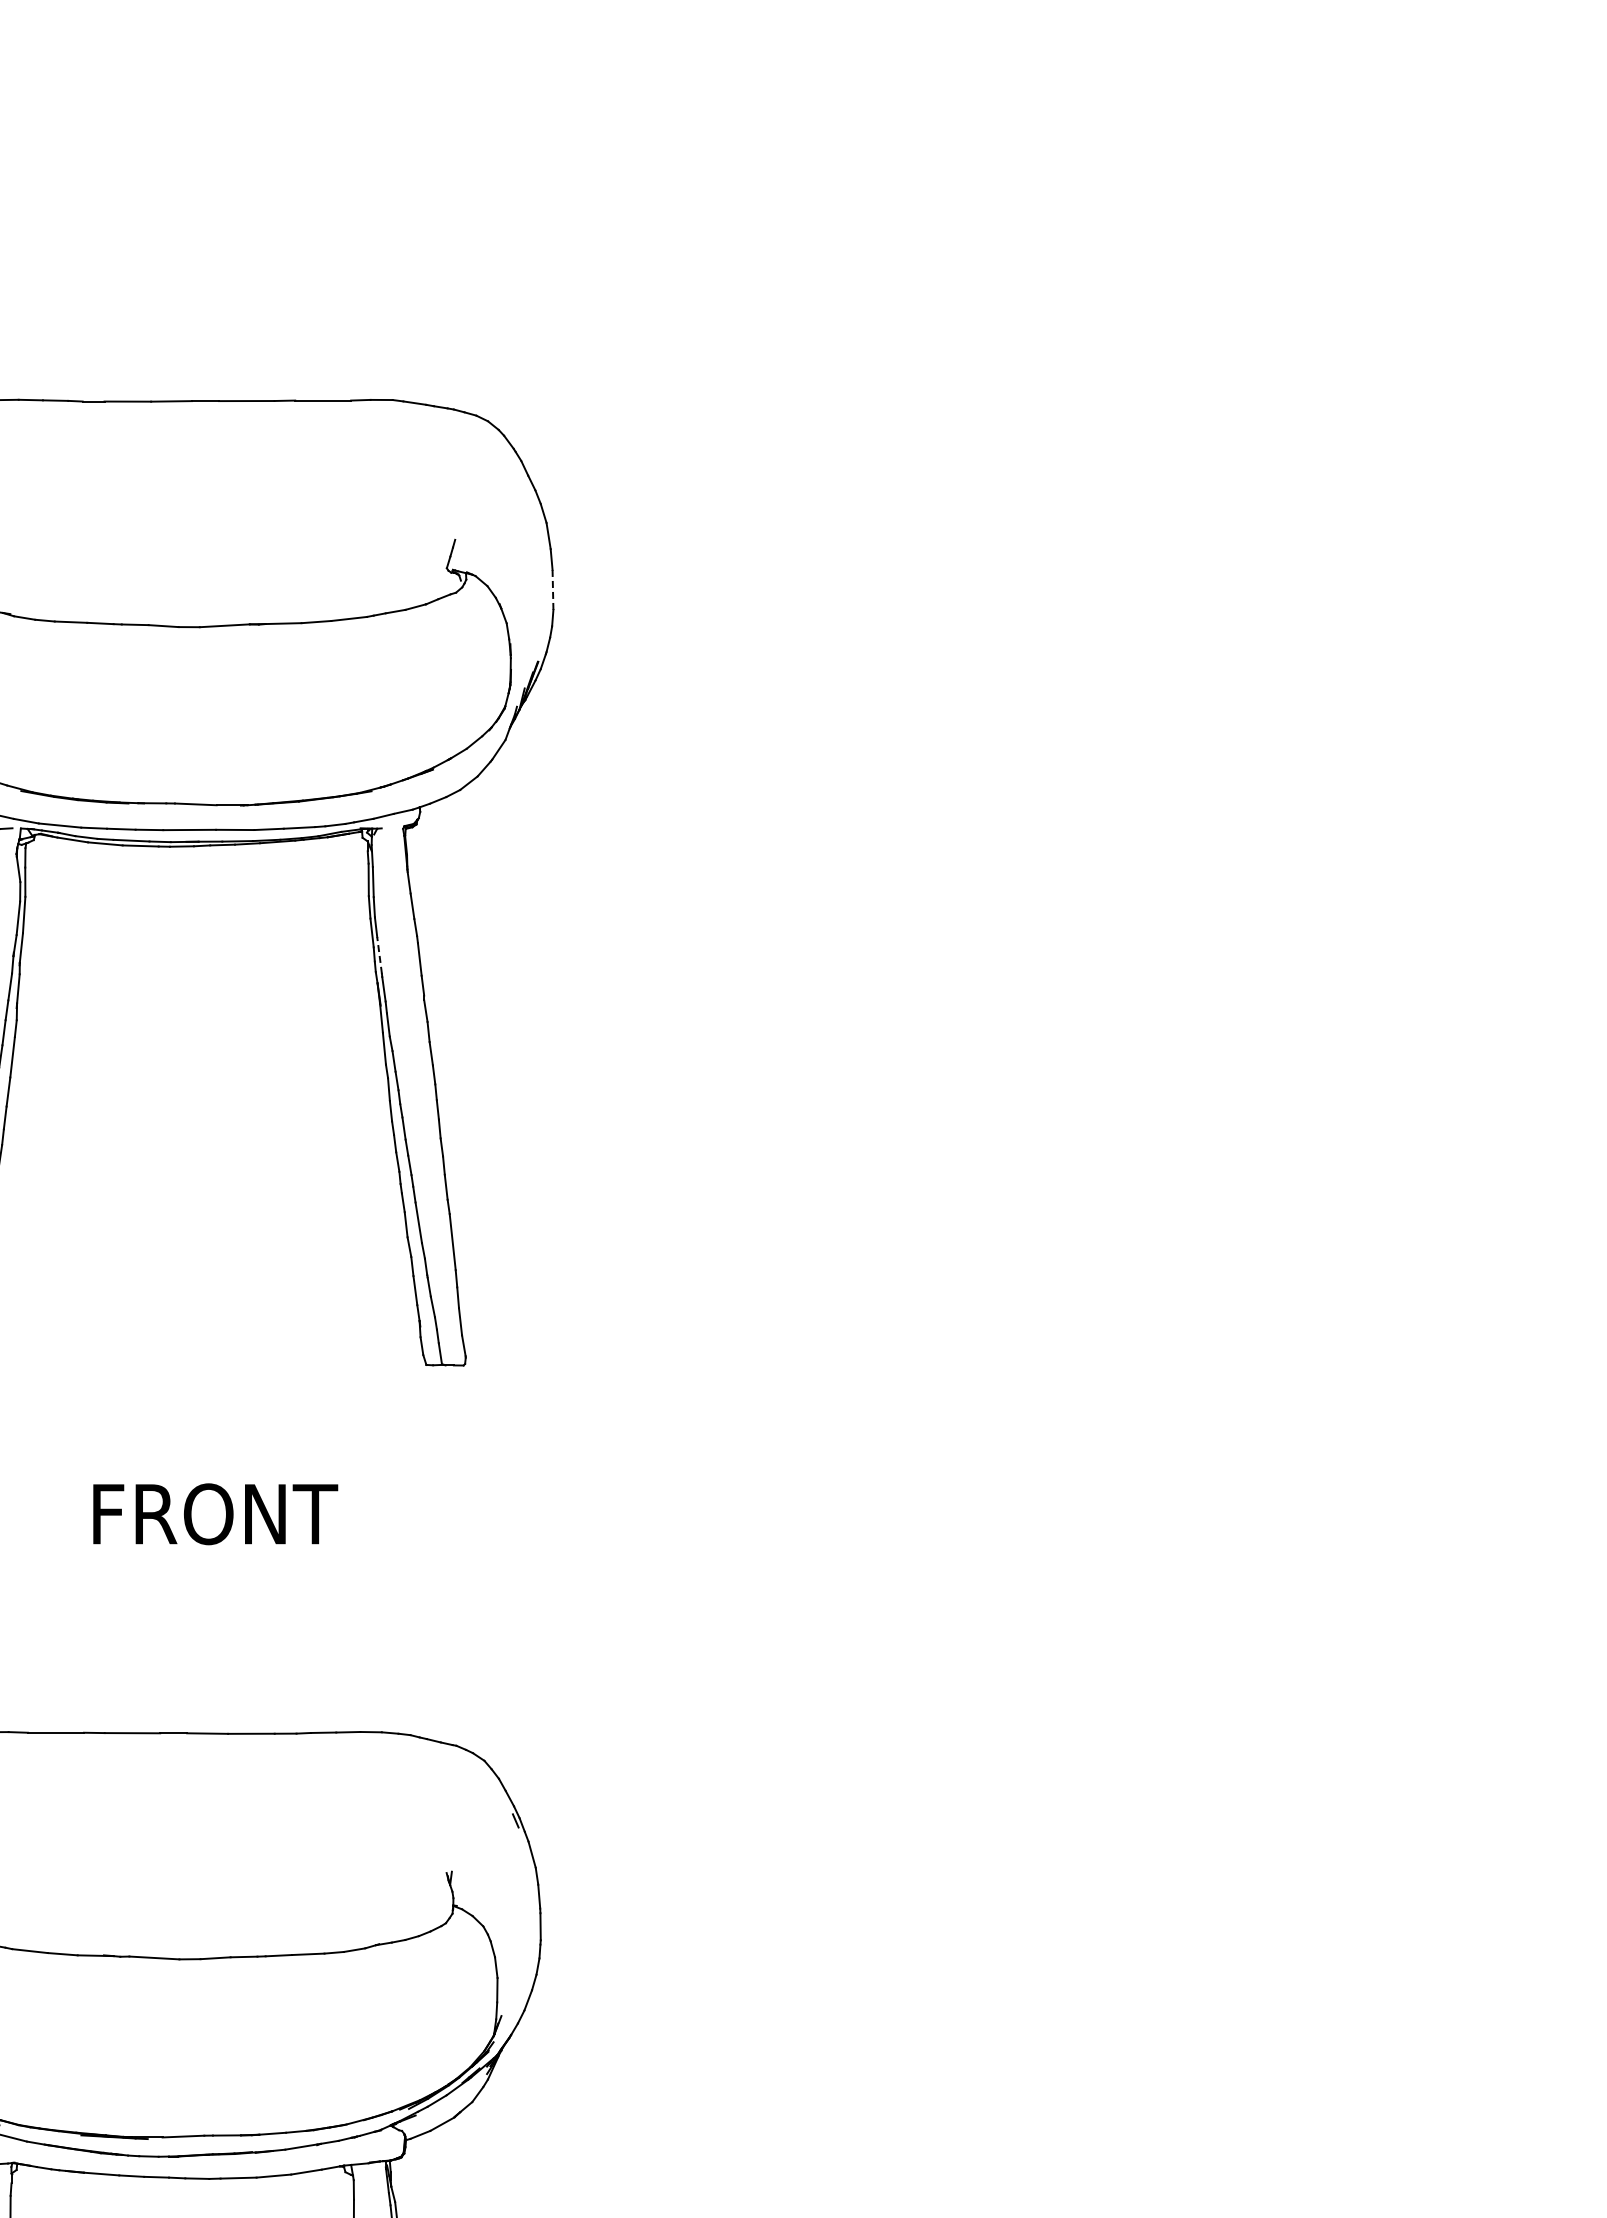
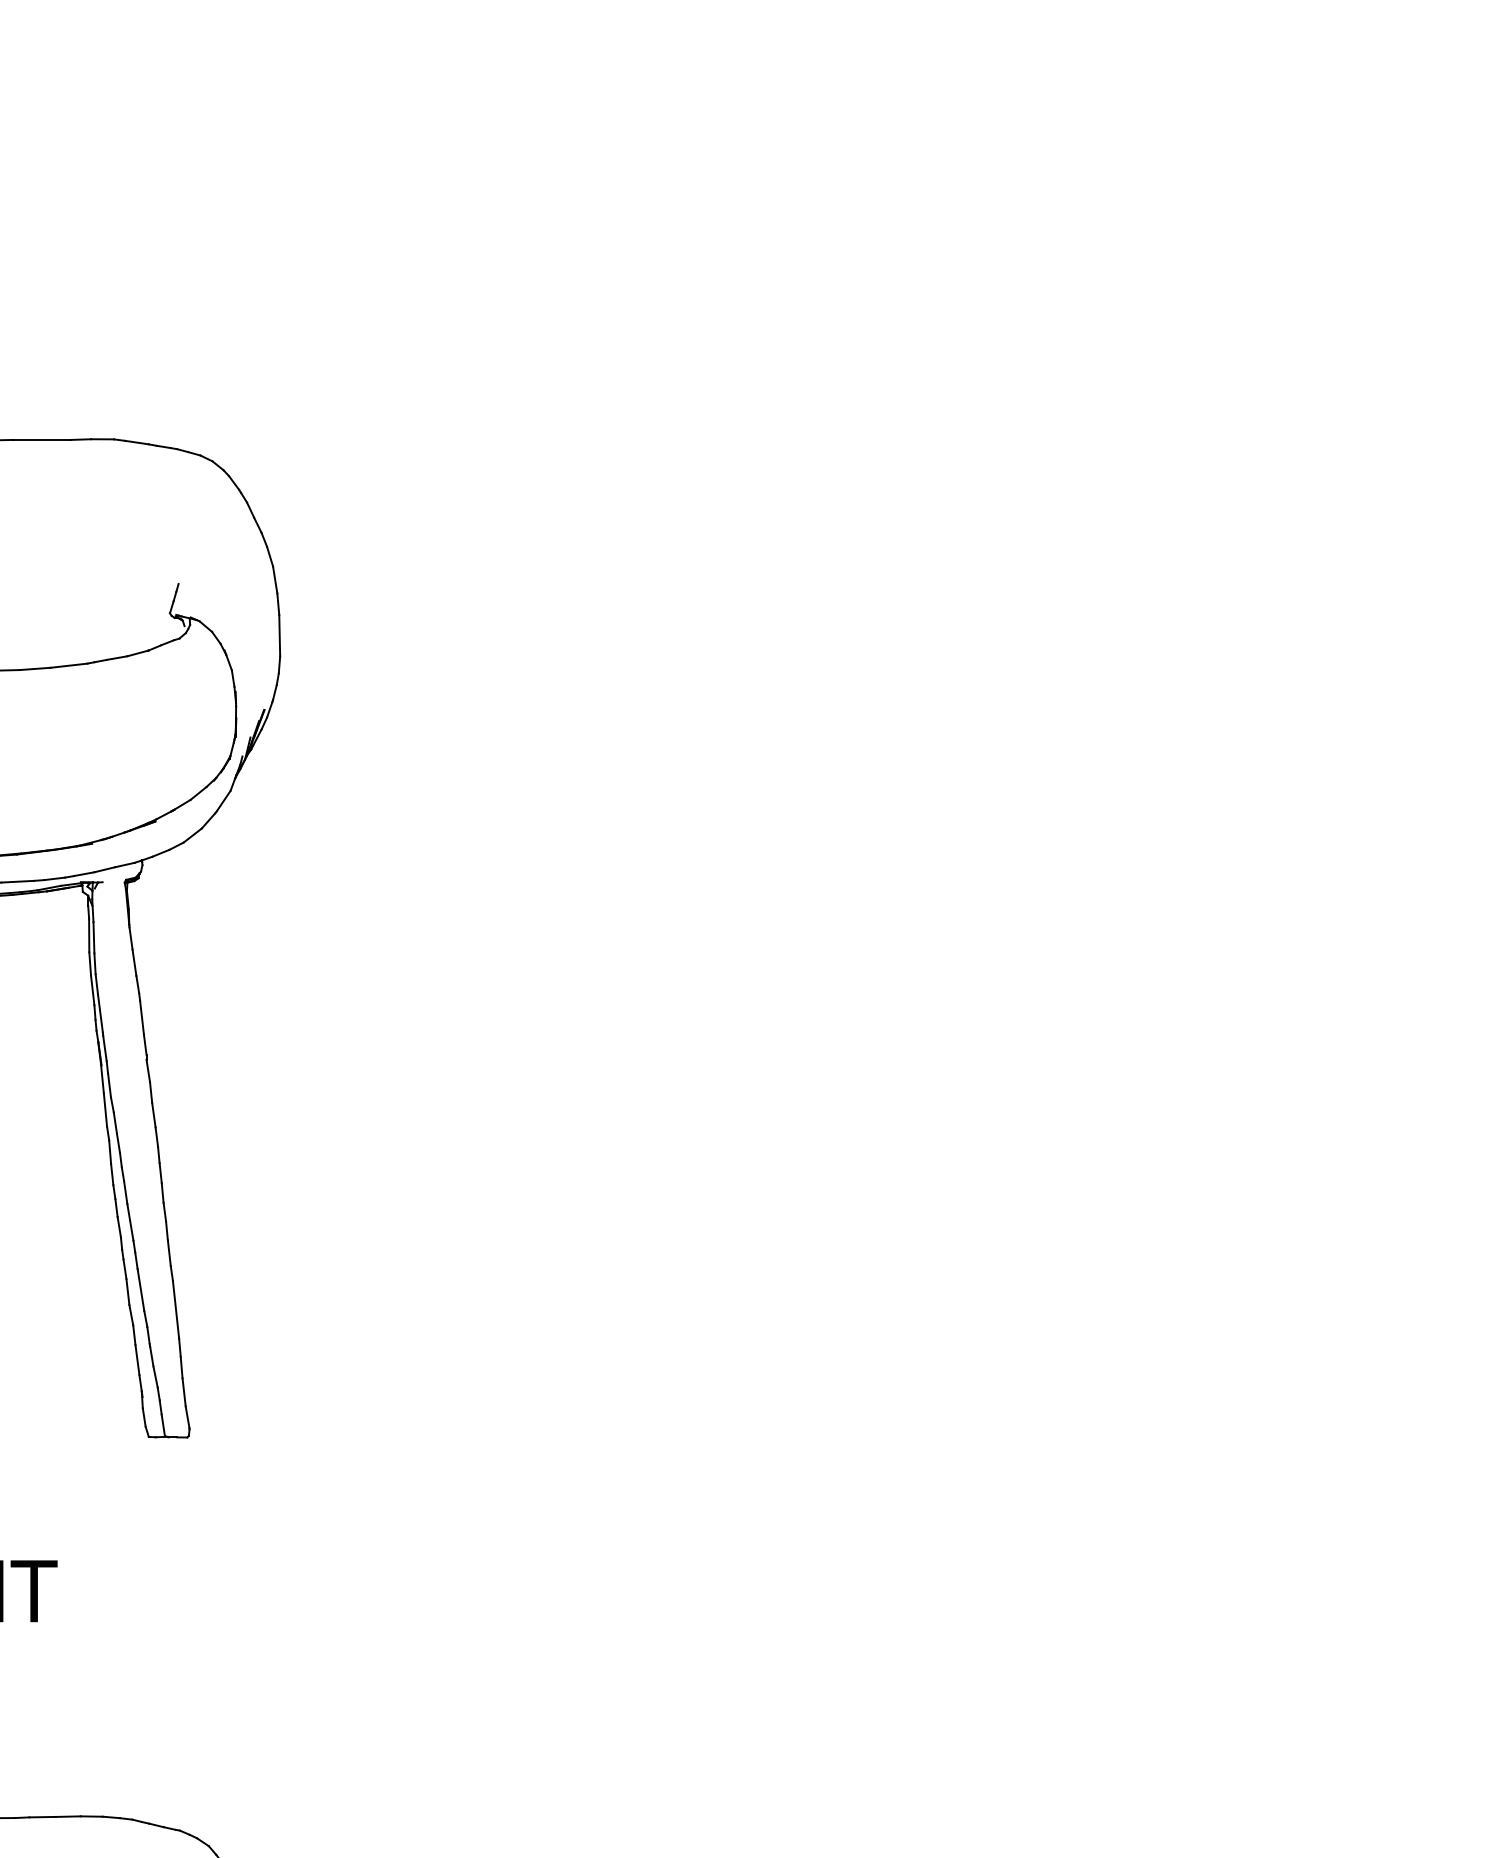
line: (552, 589) -> (279, 635), dashed -> solid
line: (379, 954) -> (100, 1012), dashed -> solid

